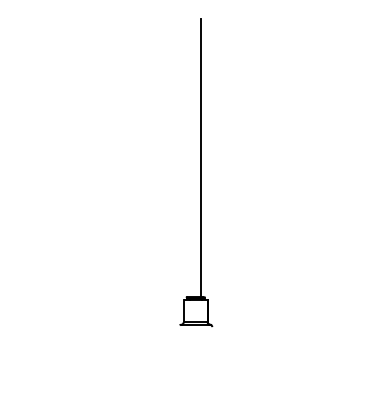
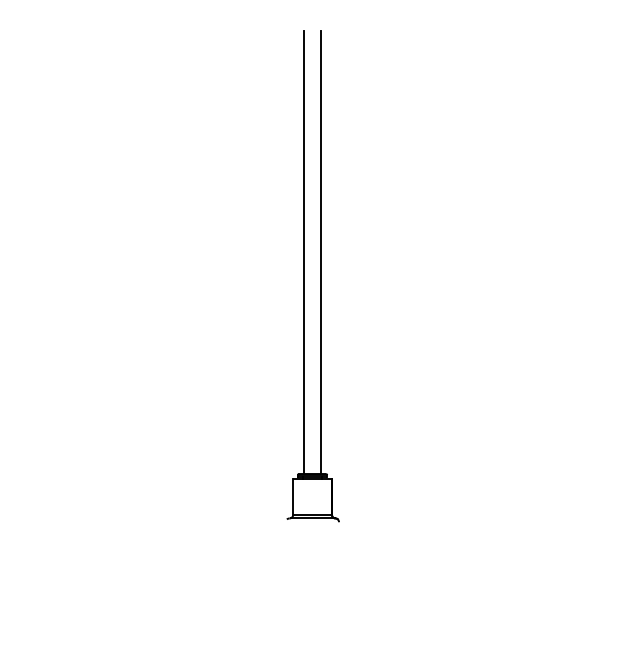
line: (190, 157) -> (304, 251), added

